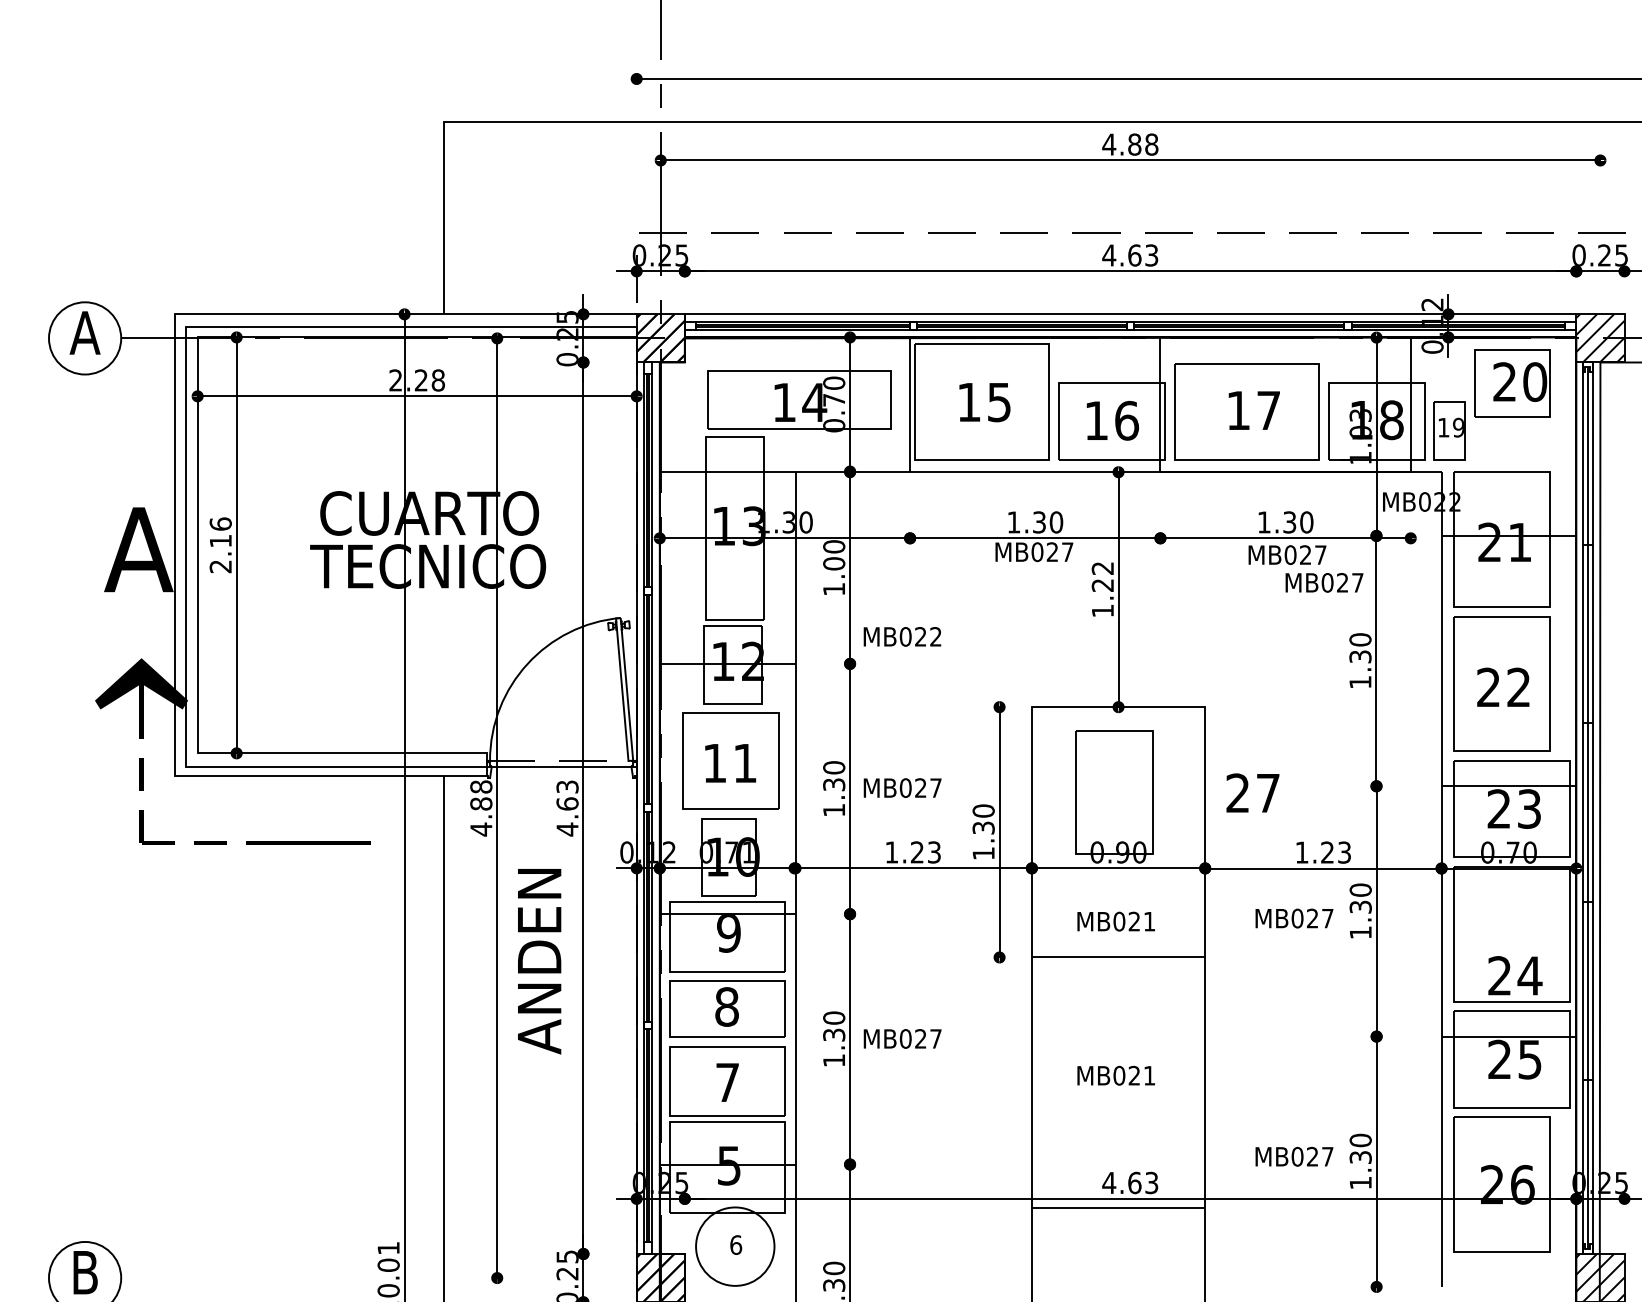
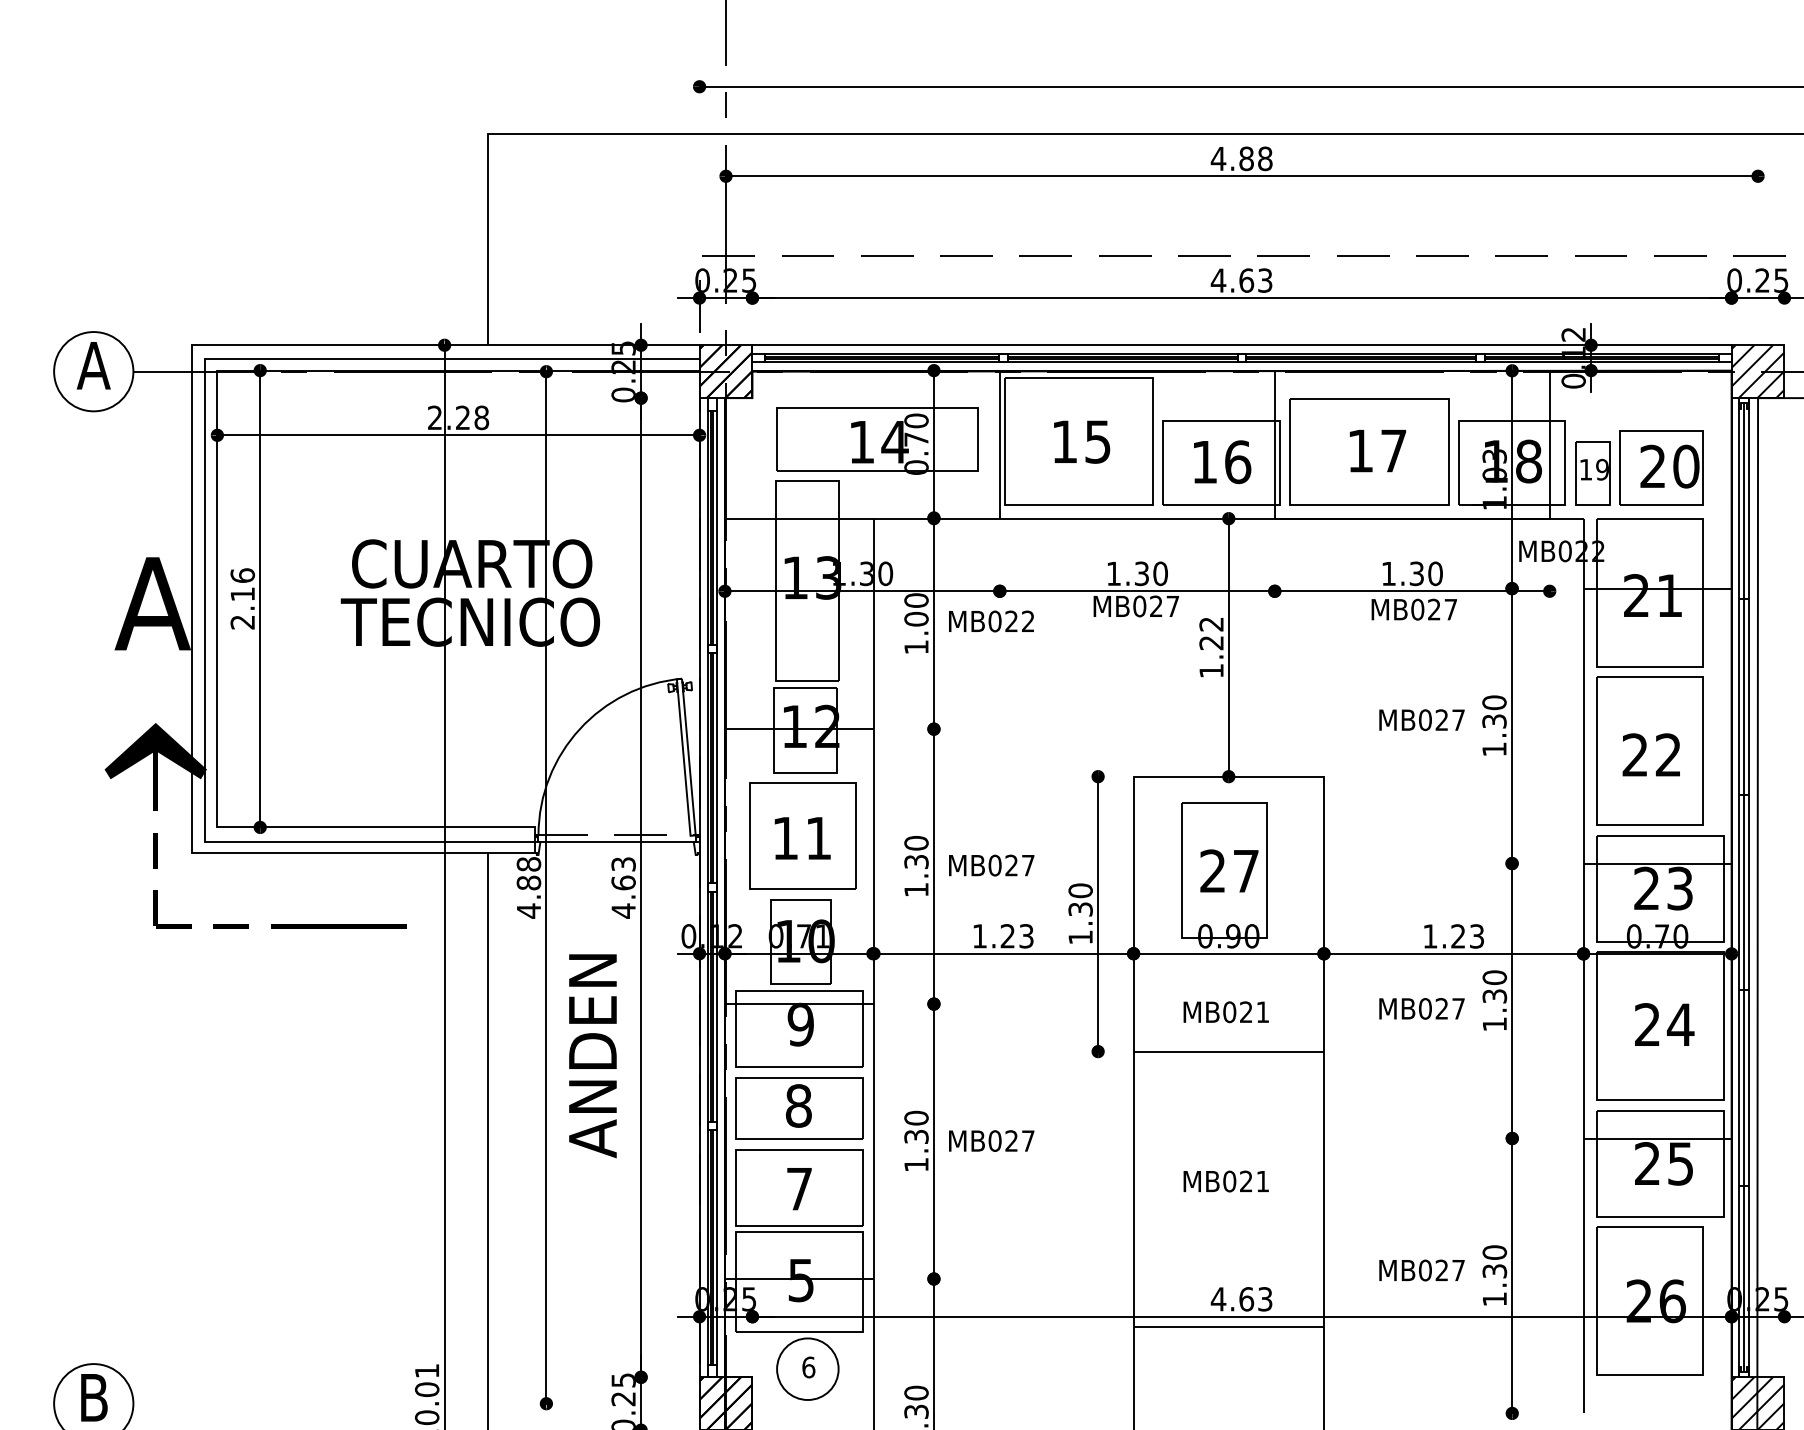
part: (1512, 382) -> (1661, 467), moved
text: (1324, 583) -> (1421, 720), moved
text: (902, 636) -> (991, 621), moved
text: (1253, 792) -> (1229, 870), moved
text: (1515, 975) -> (1664, 1024), moved
circle: (734, 1246) -> (807, 1369), size x0.71

